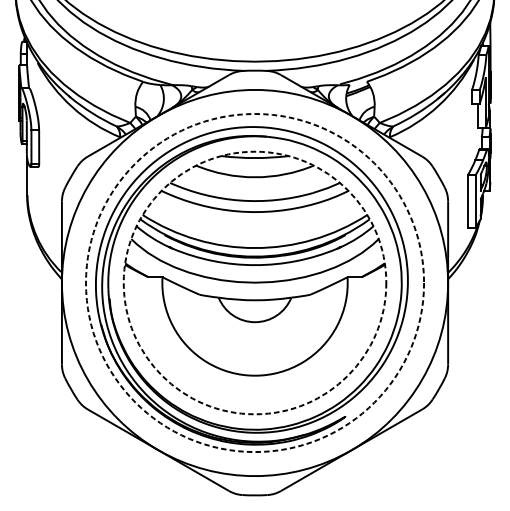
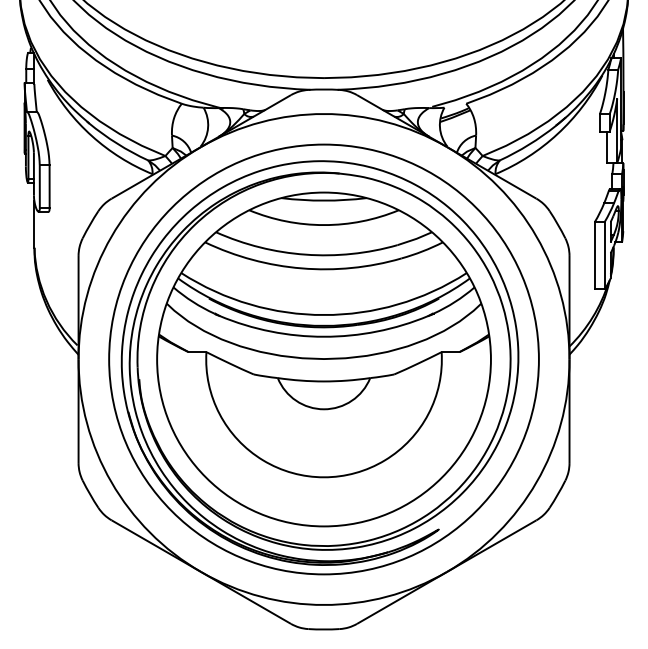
circle: (254, 283) -> (323, 359), dashed -> solid
circle: (254, 283) -> (323, 359), dashed -> solid

